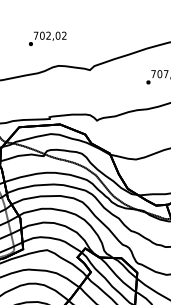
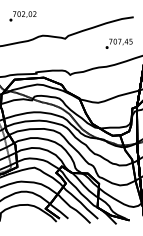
text: (47, 39) -> (22, 16), moved

